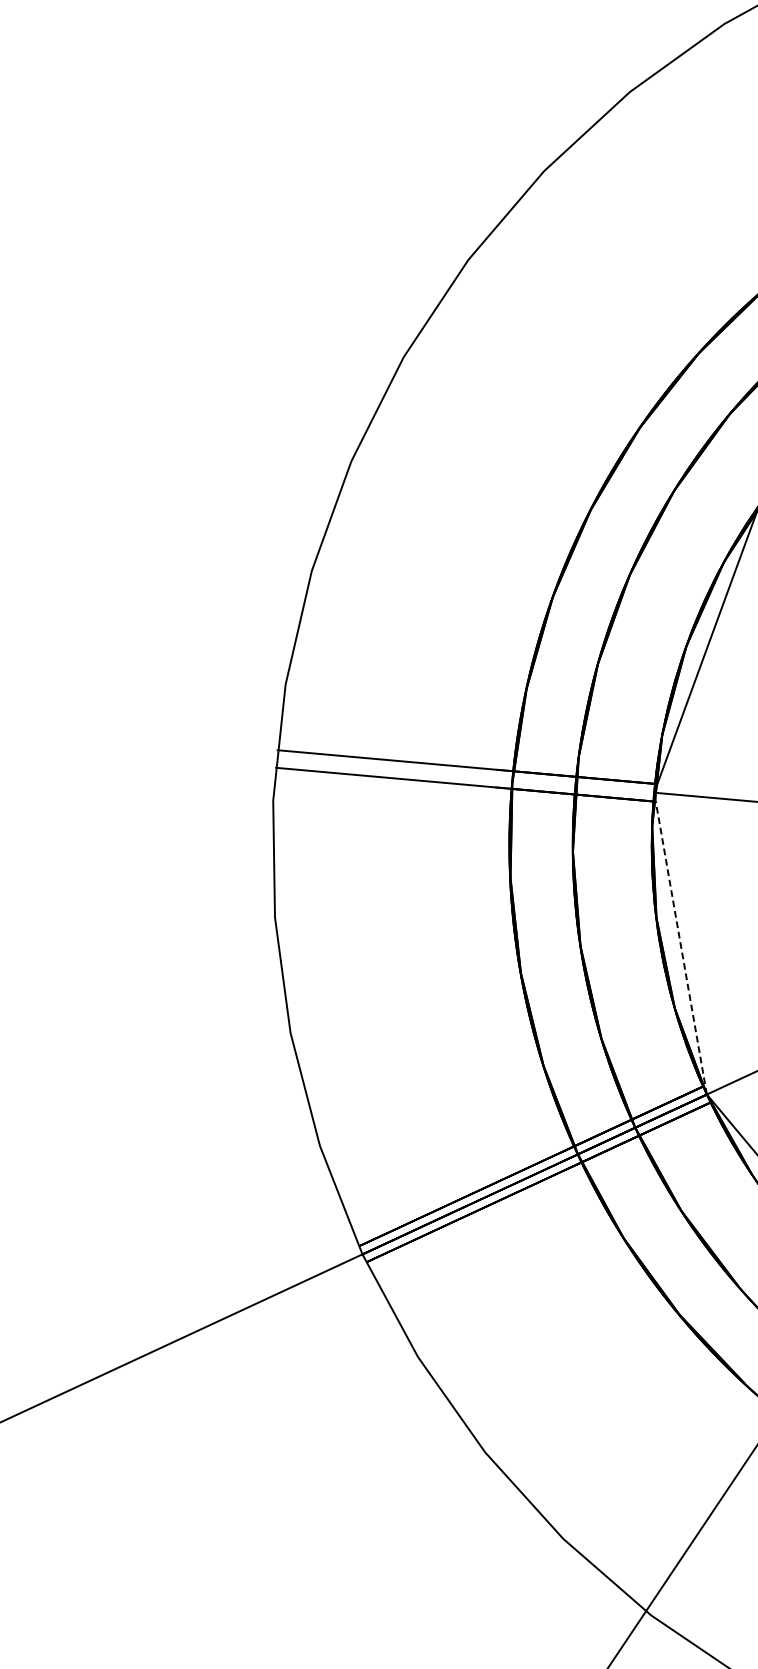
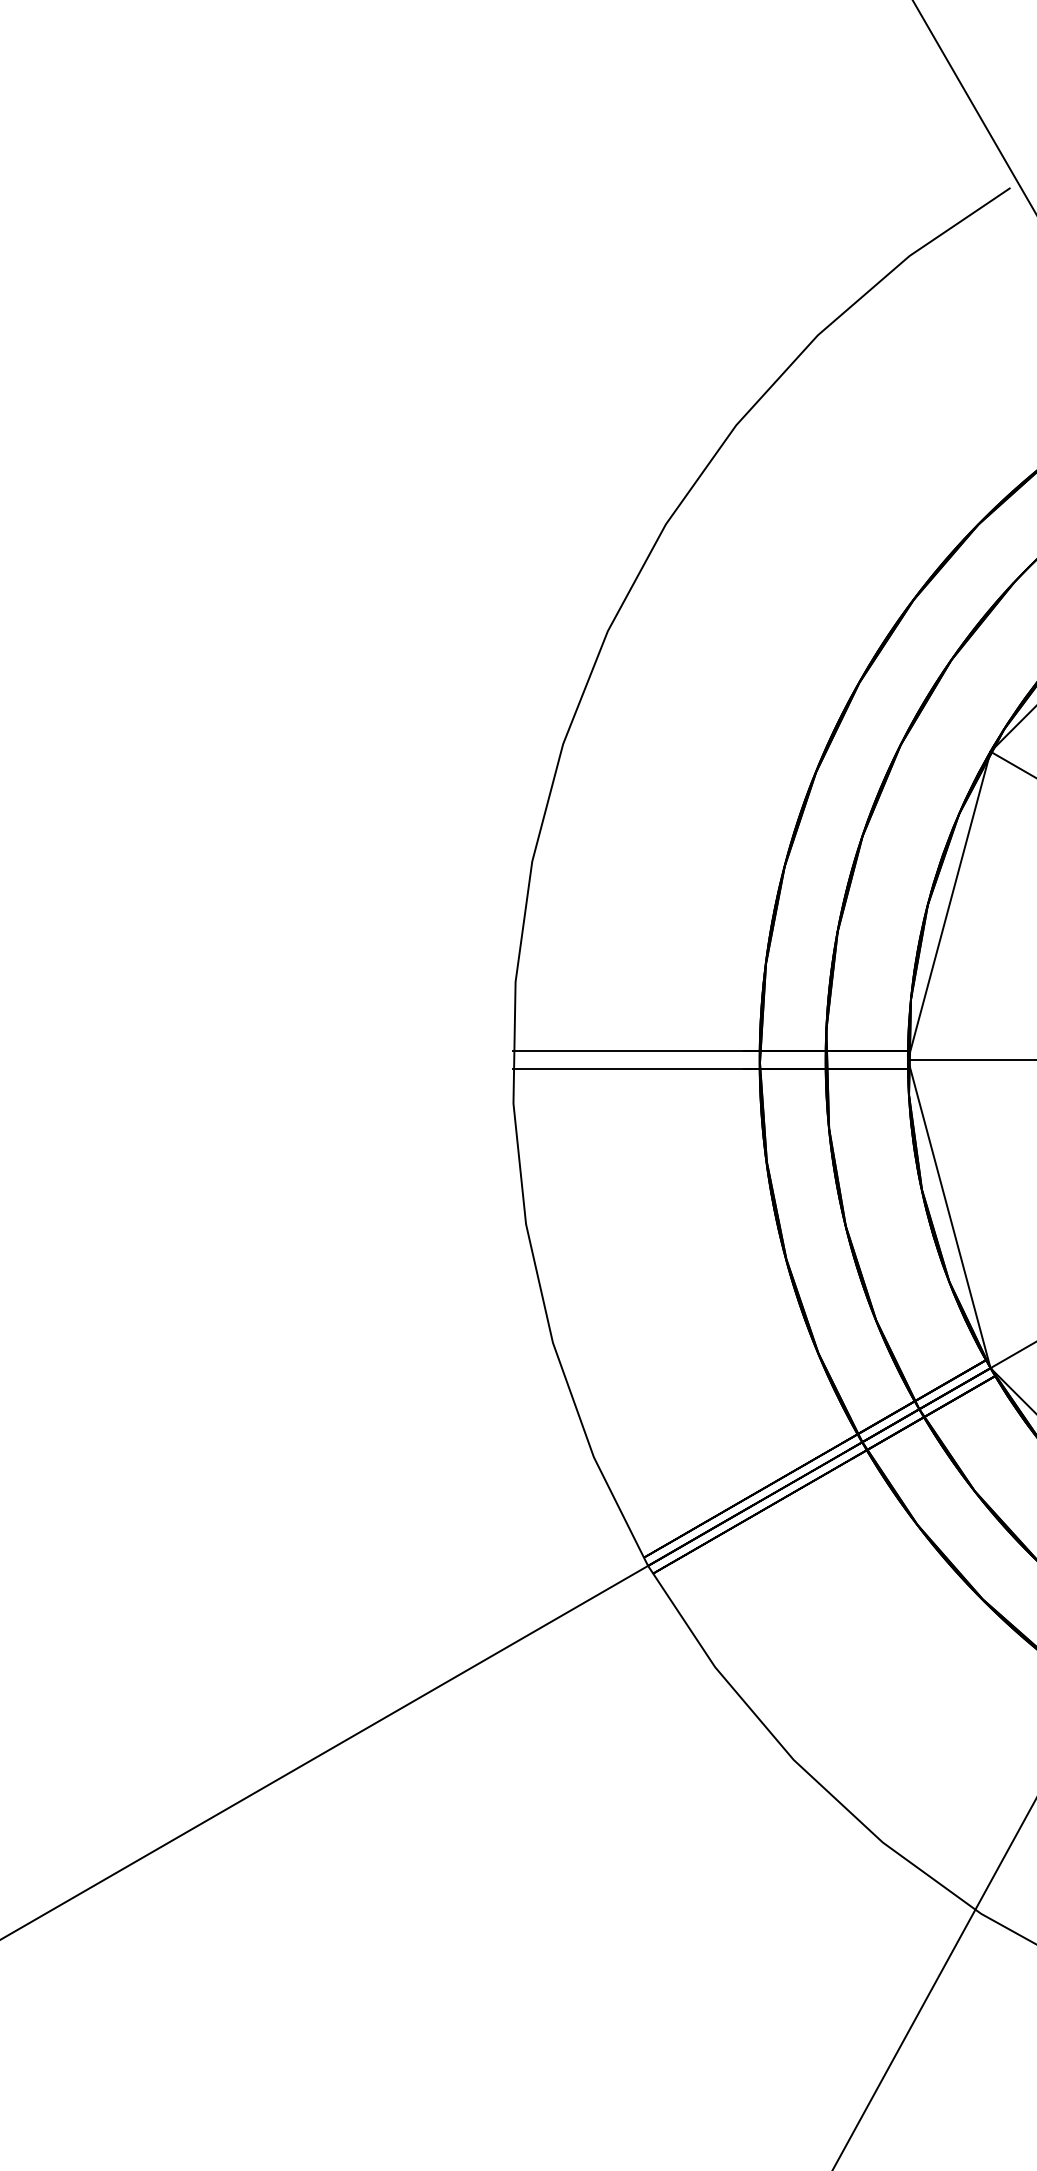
line: (680, 944) -> (949, 1214), dashed -> solid

